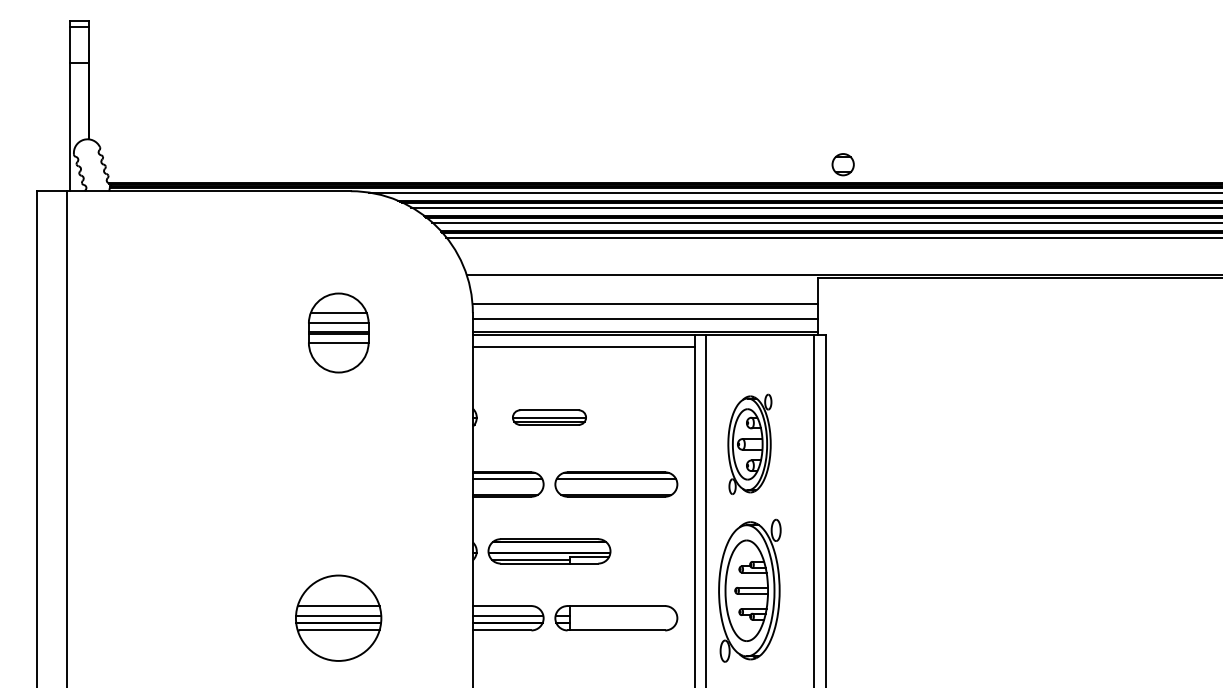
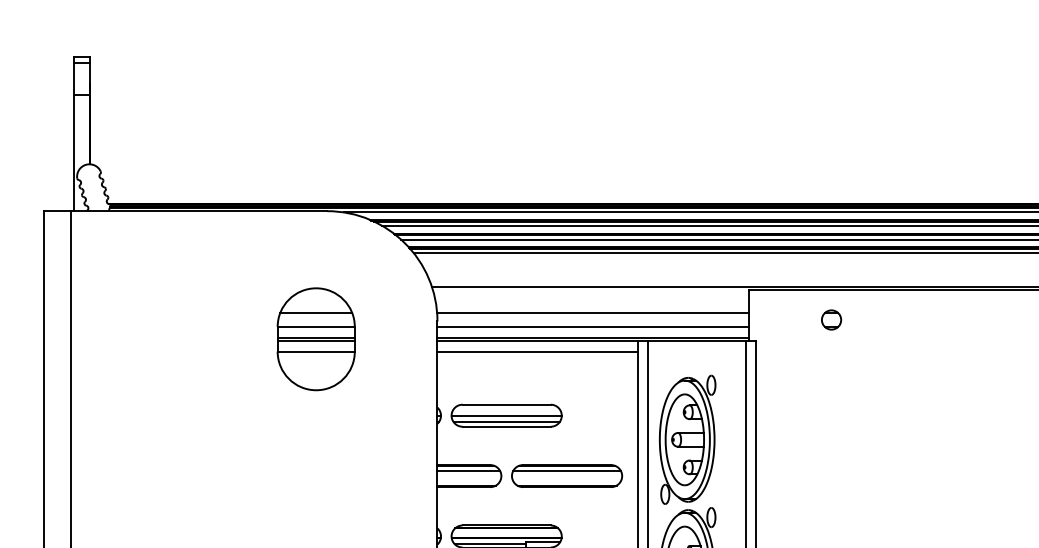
part: (842, 164) -> (830, 319), moved
part: (338, 332) -> (316, 338), size x1.43
part: (549, 417) -> (506, 415), size x1.67
part: (749, 444) -> (687, 439), size x1.43

